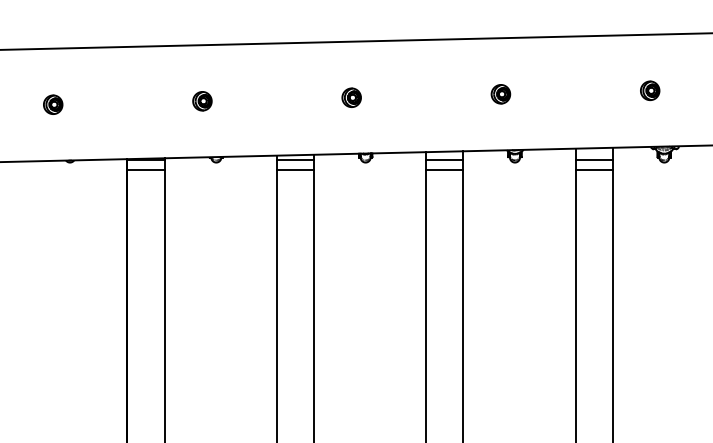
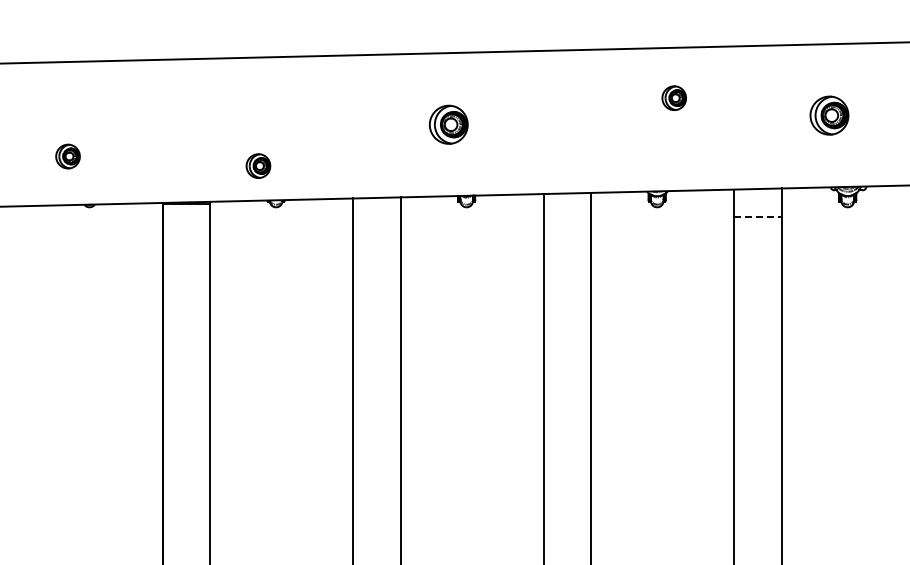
part: (650, 90) -> (829, 115), size x1.6
part: (500, 93) -> (673, 97), moved
part: (351, 97) -> (448, 124), size x1.6
part: (202, 100) -> (258, 165), moved
part: (52, 104) -> (67, 156), moved
line: (294, 159) -> (376, 203), removed
line: (444, 159) -> (567, 203), removed
line: (593, 159) -> (757, 203), removed
line: (146, 169) -> (186, 216), removed
line: (294, 169) -> (376, 216), removed
line: (444, 169) -> (567, 216), removed
line: (594, 169) -> (758, 216), solid -> dashed

